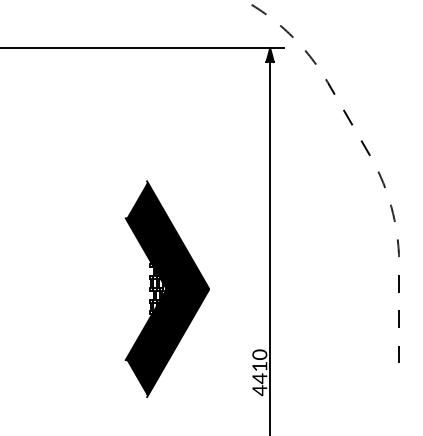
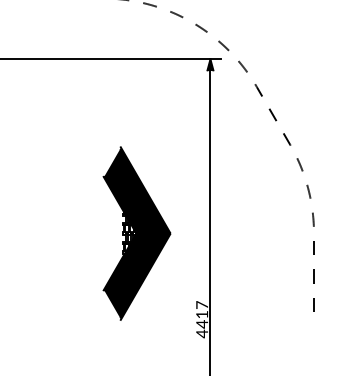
part: (166, 289) -> (136, 233), moved
text: (260, 353) -> (202, 304), 4410 -> 4417

